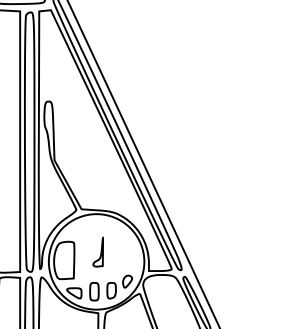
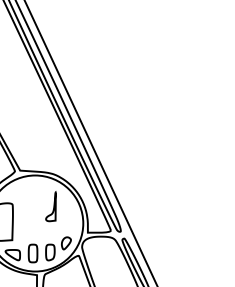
part: (97, 251) -> (50, 206), moved

